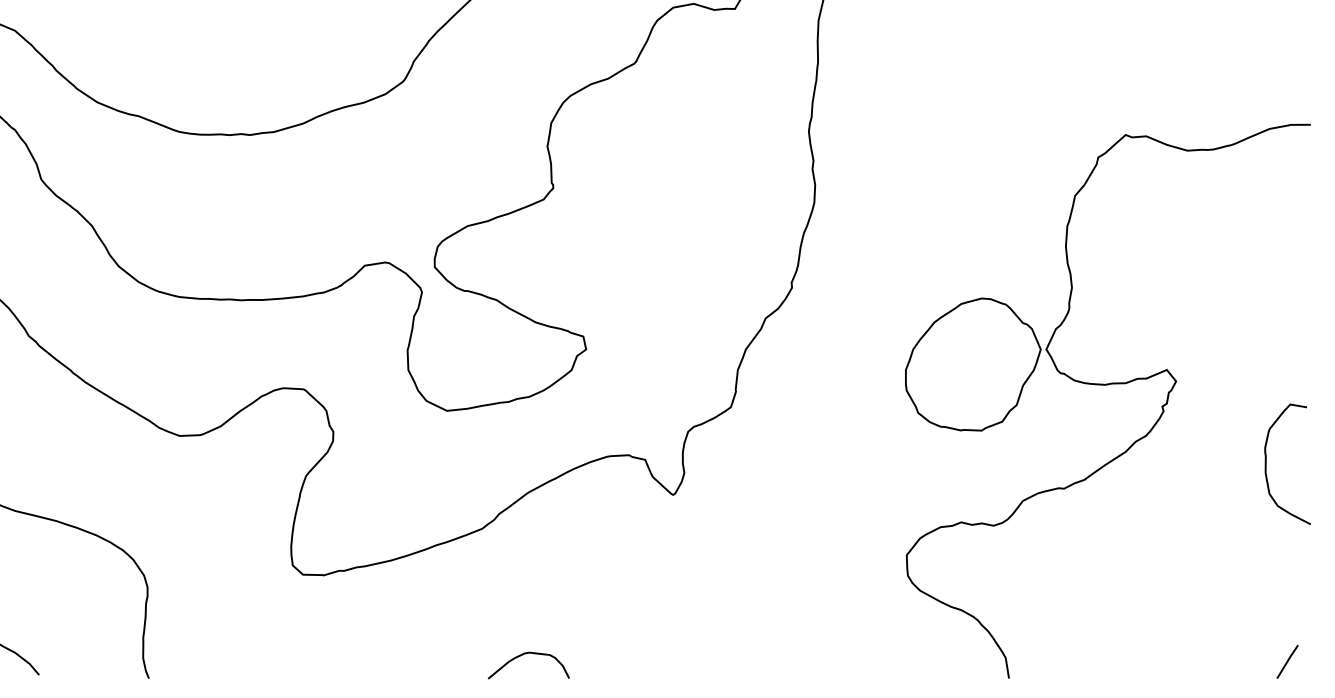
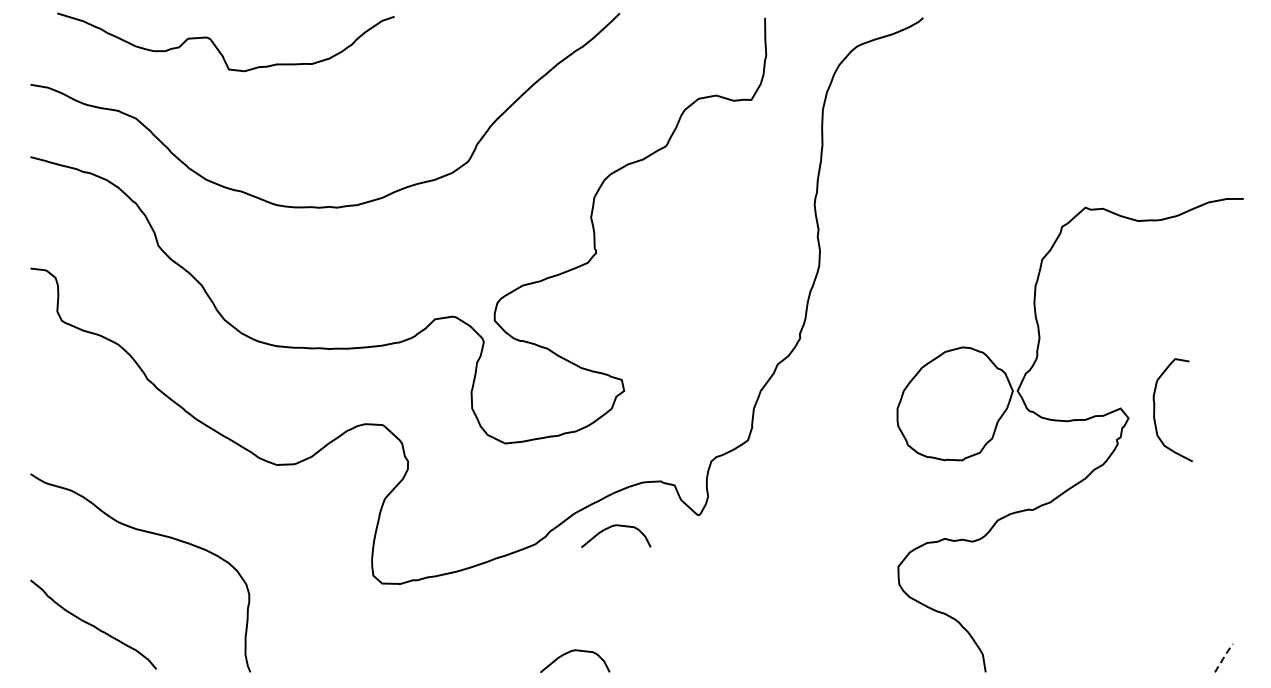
curve: (1267, 464) -> (1155, 410), moved
curve: (577, 507) -> (616, 526), added
line: (1288, 661) -> (1224, 657), solid -> dashed

